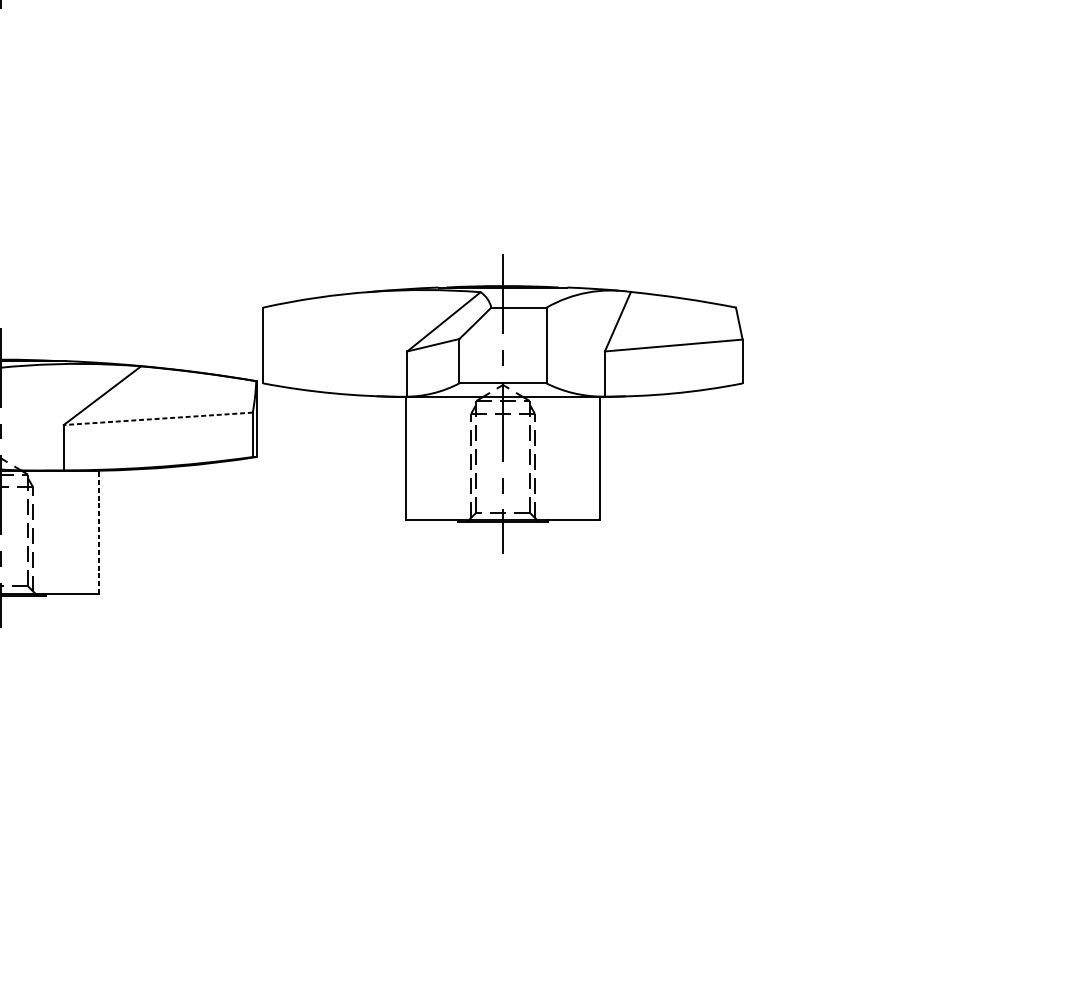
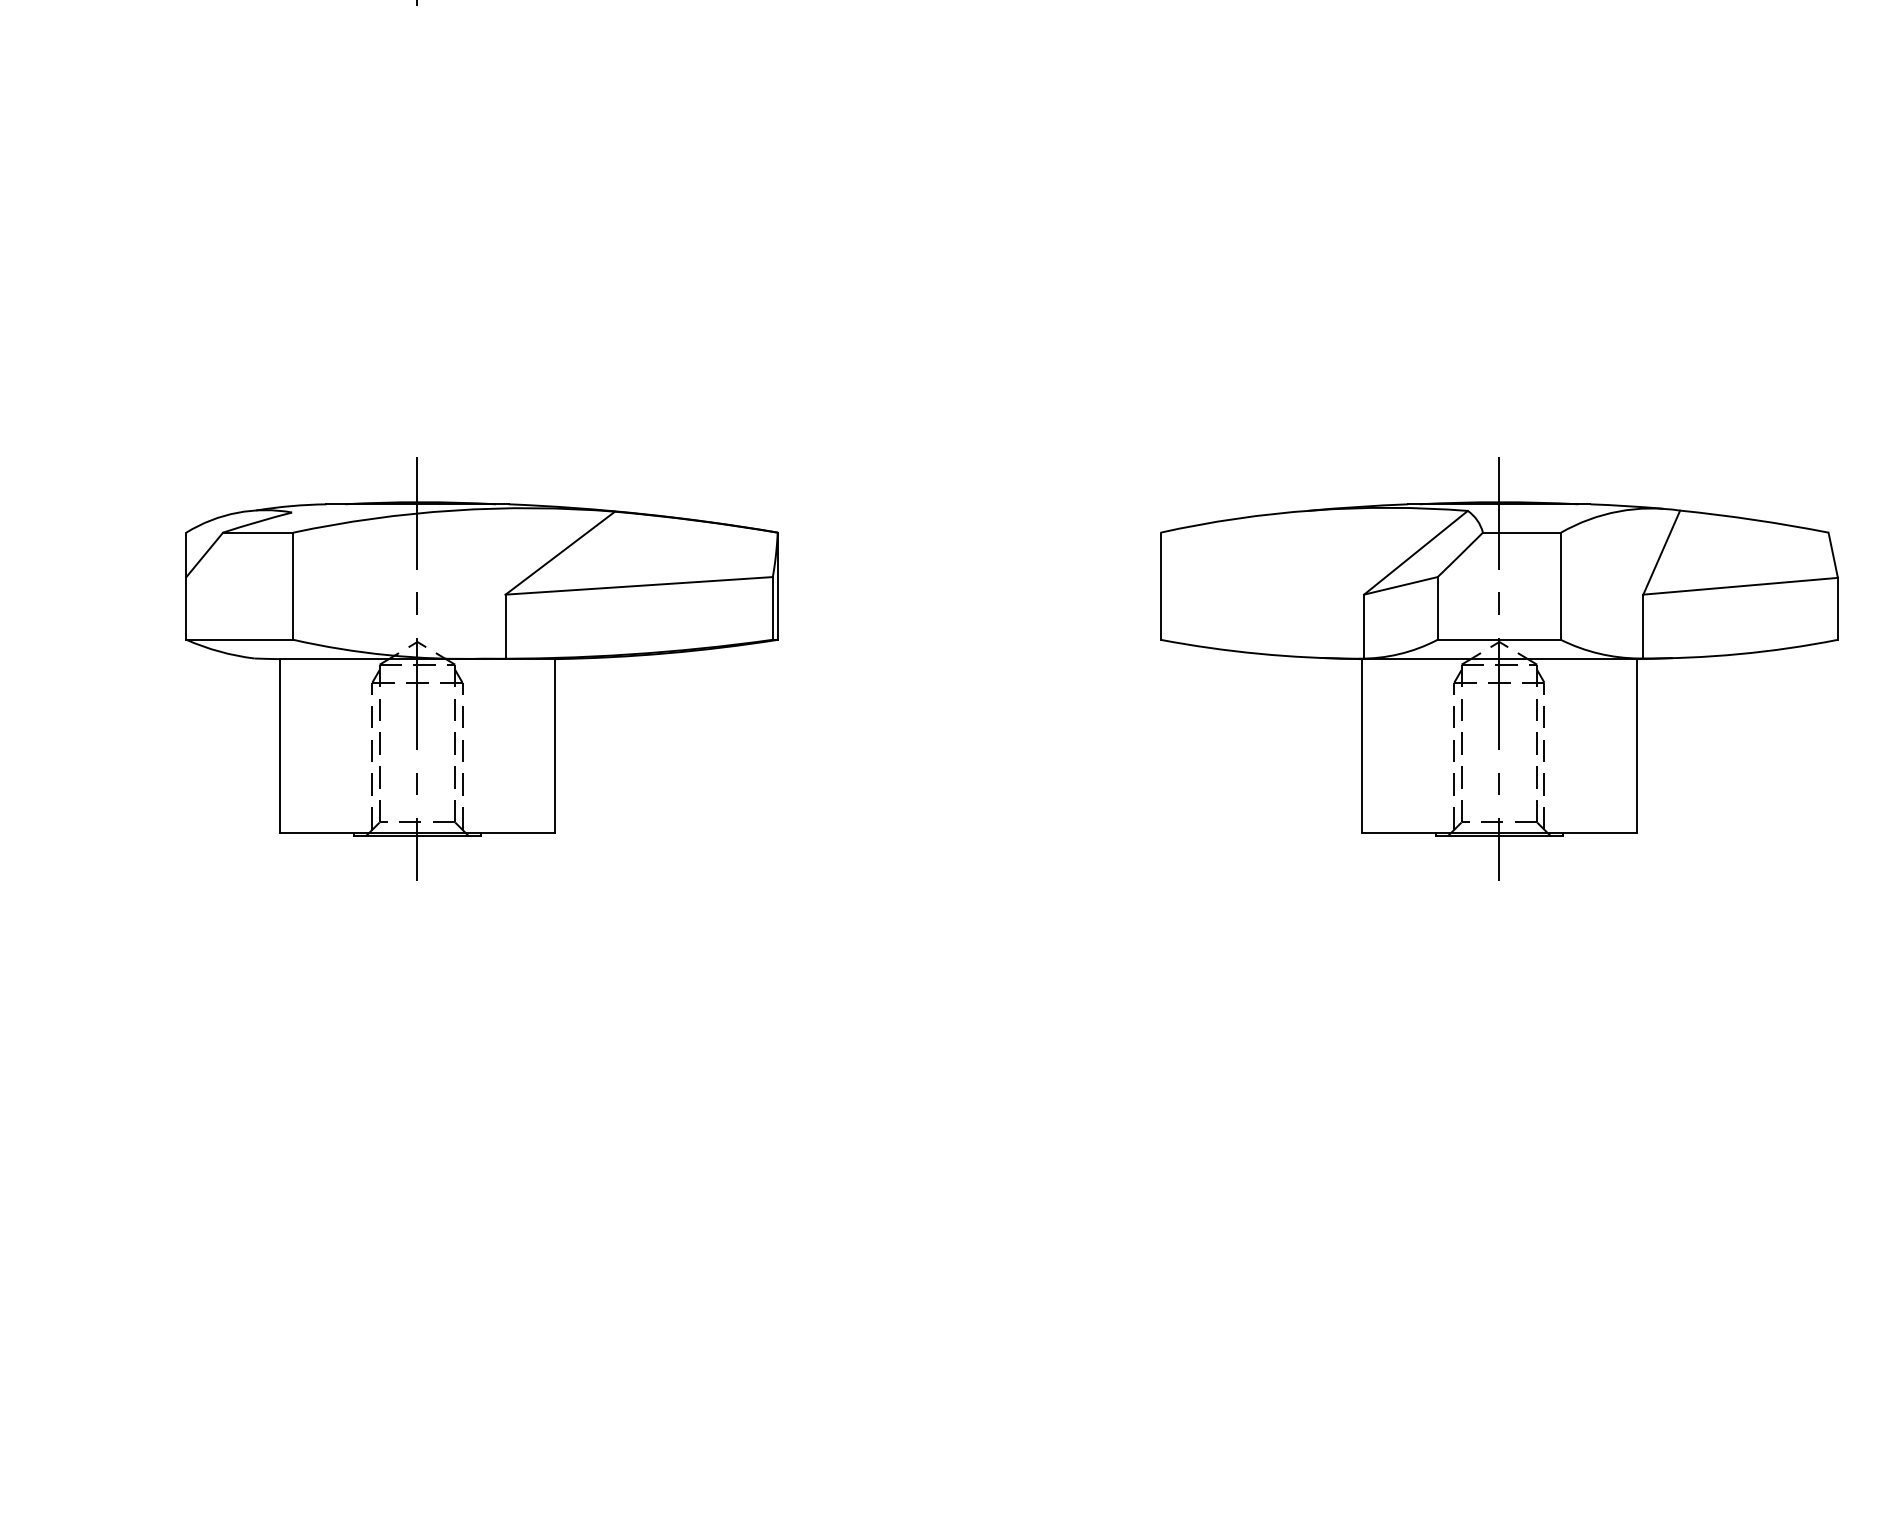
part: (503, 403) -> (1499, 668), moved
line: (158, 418) -> (639, 585), dashed -> solid
line: (98, 531) -> (554, 745), dashed -> solid

